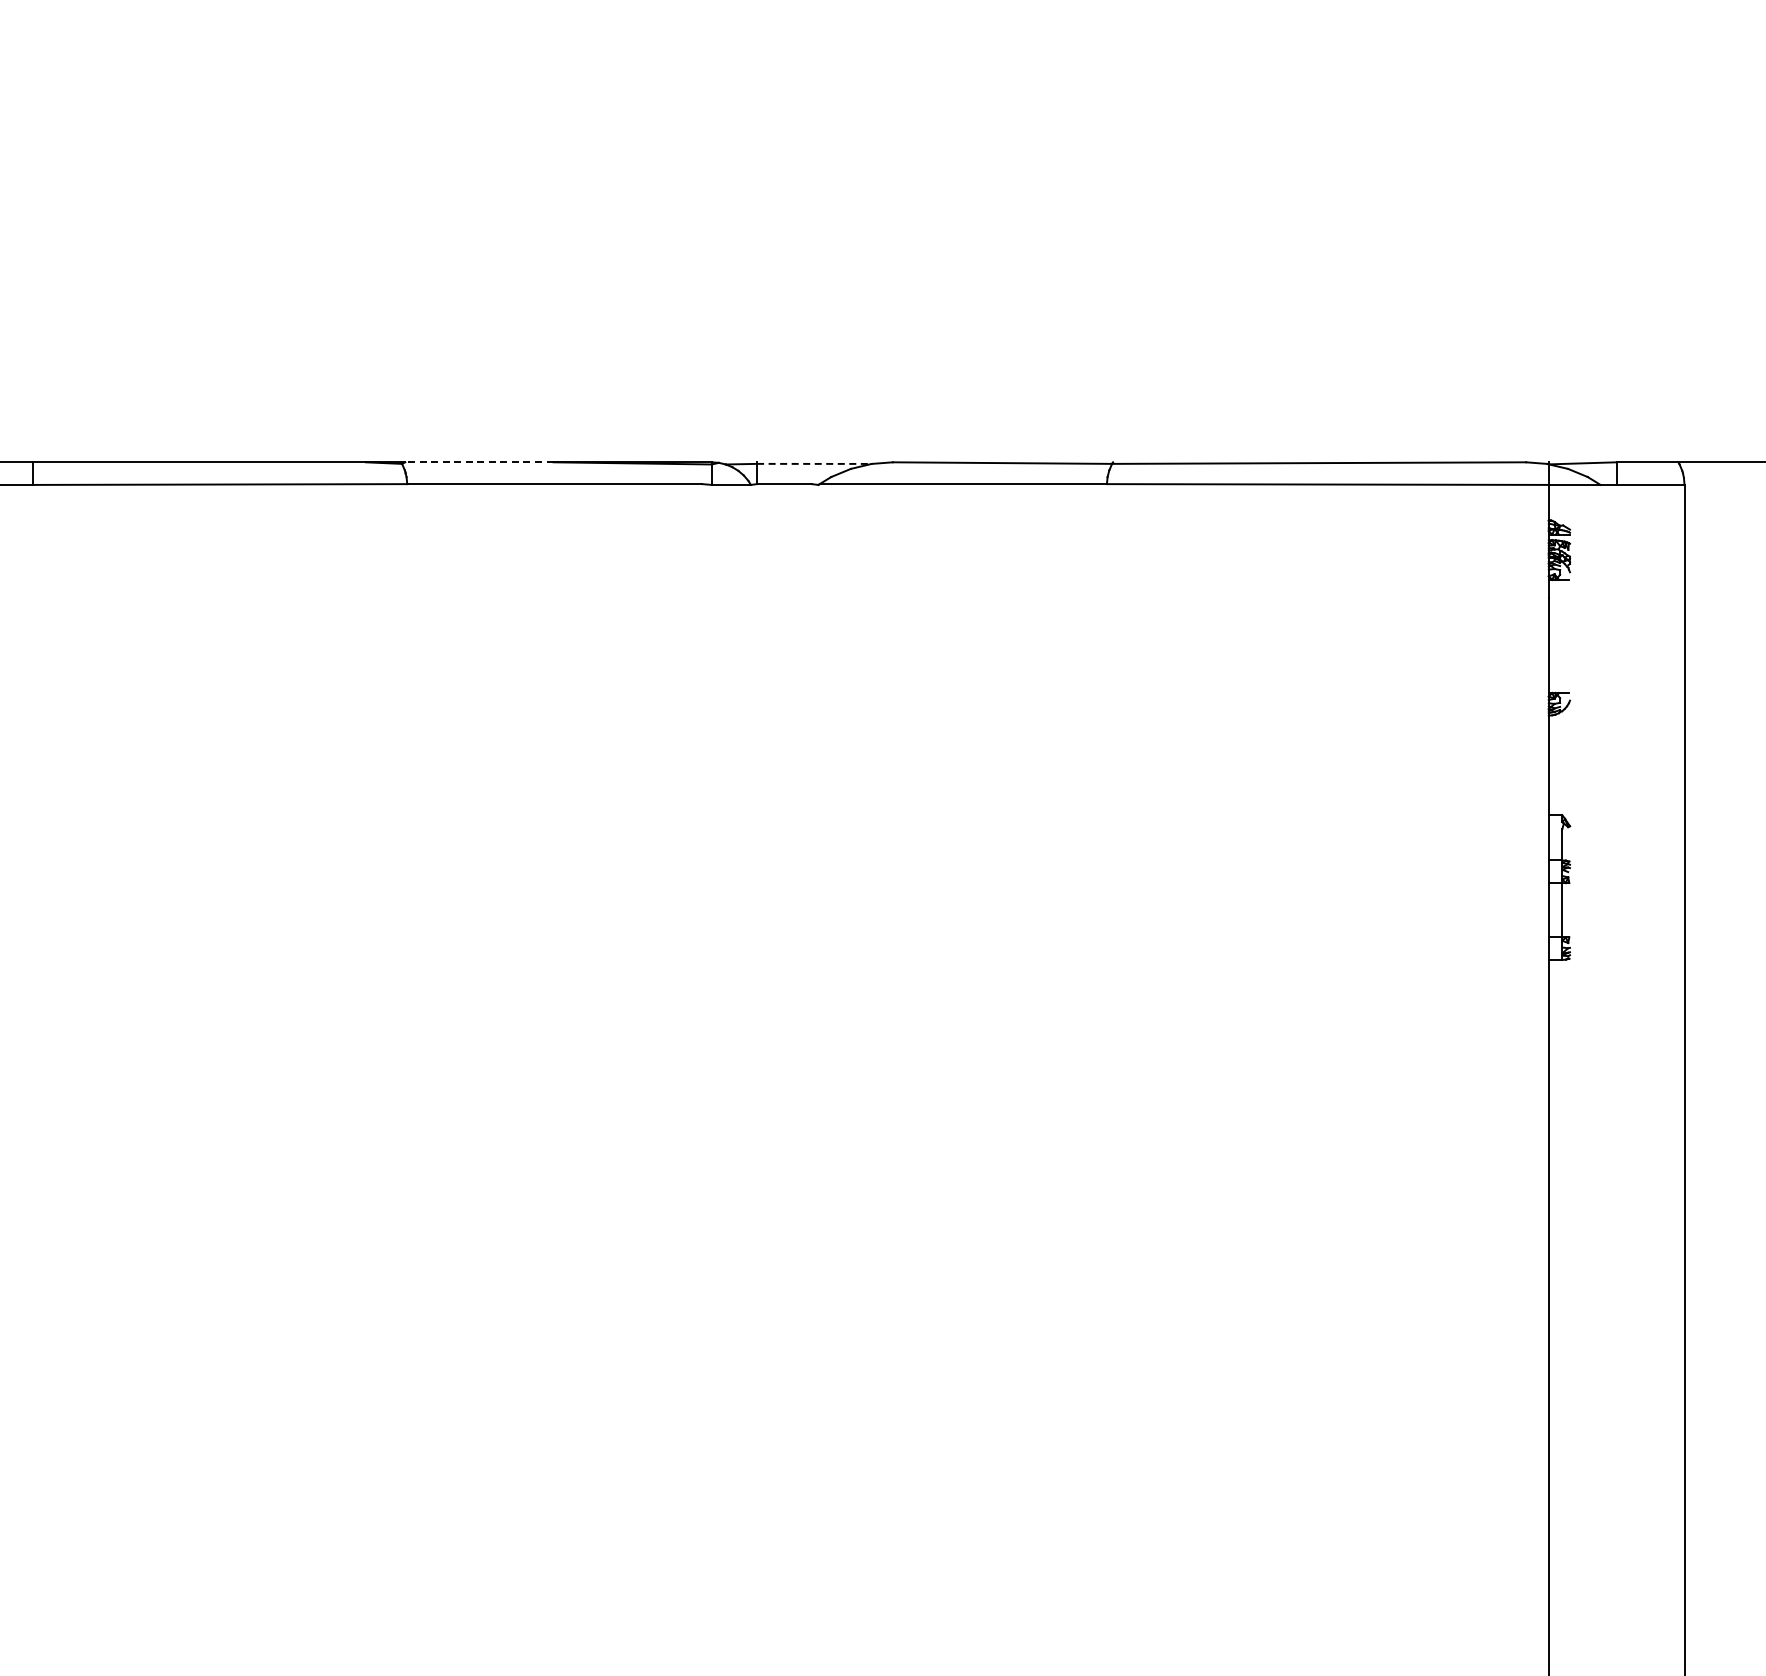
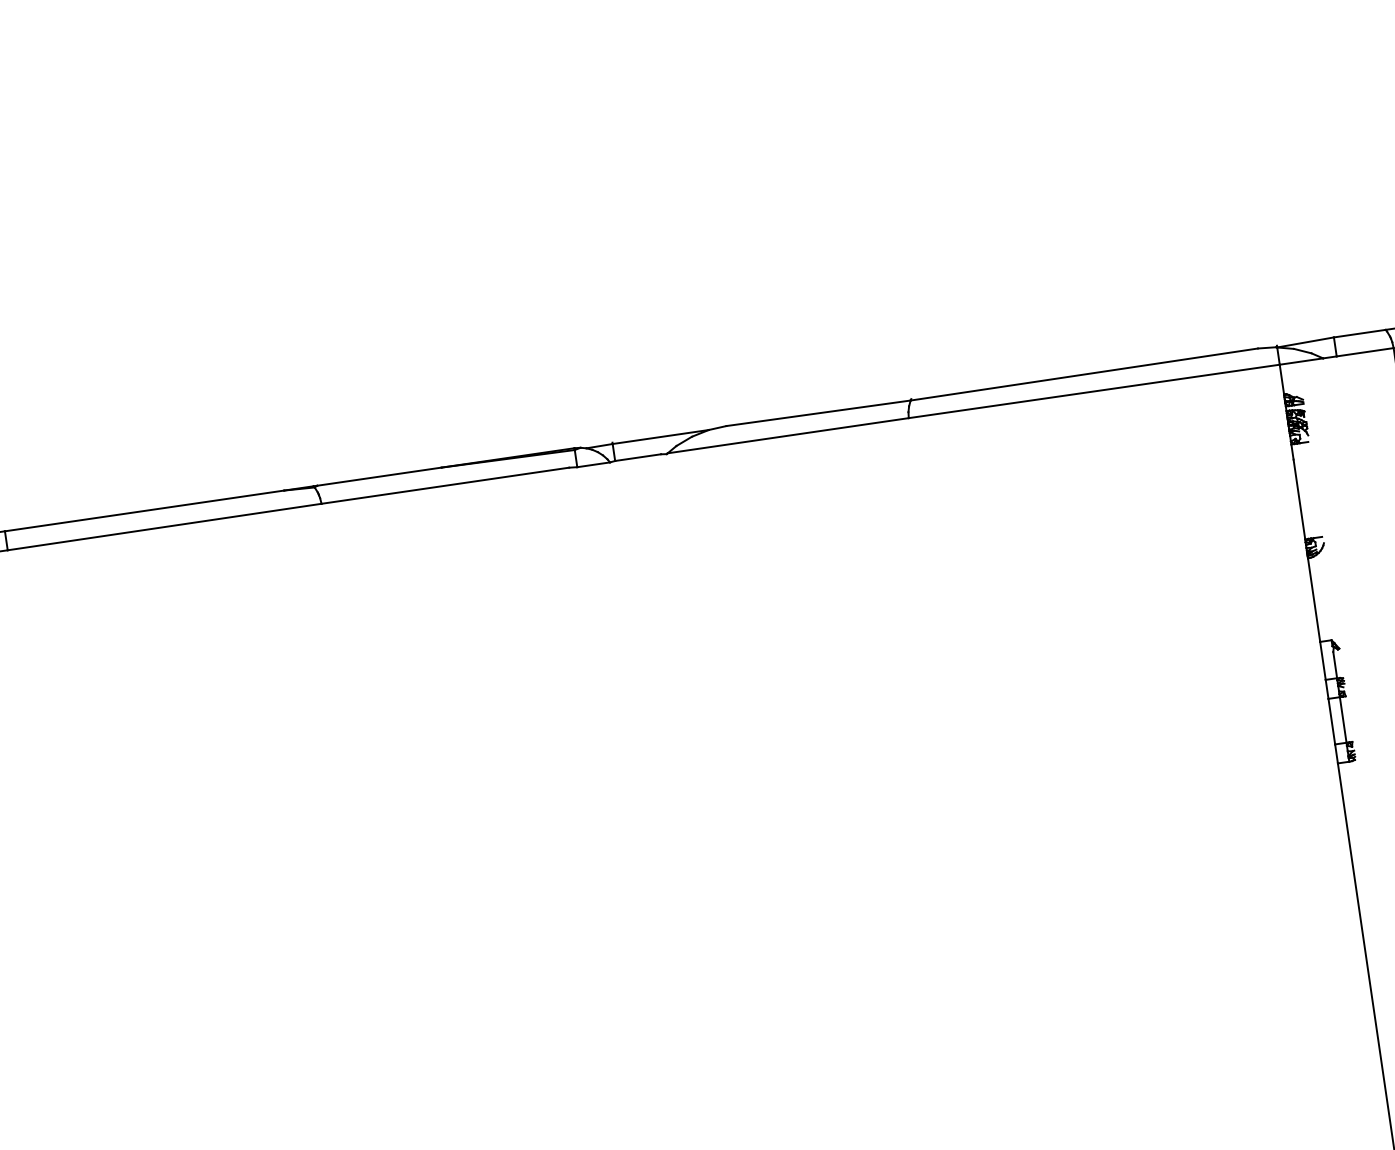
line: (478, 462) -> (378, 476), dashed -> solid
line: (814, 463) -> (660, 436), dashed -> solid

